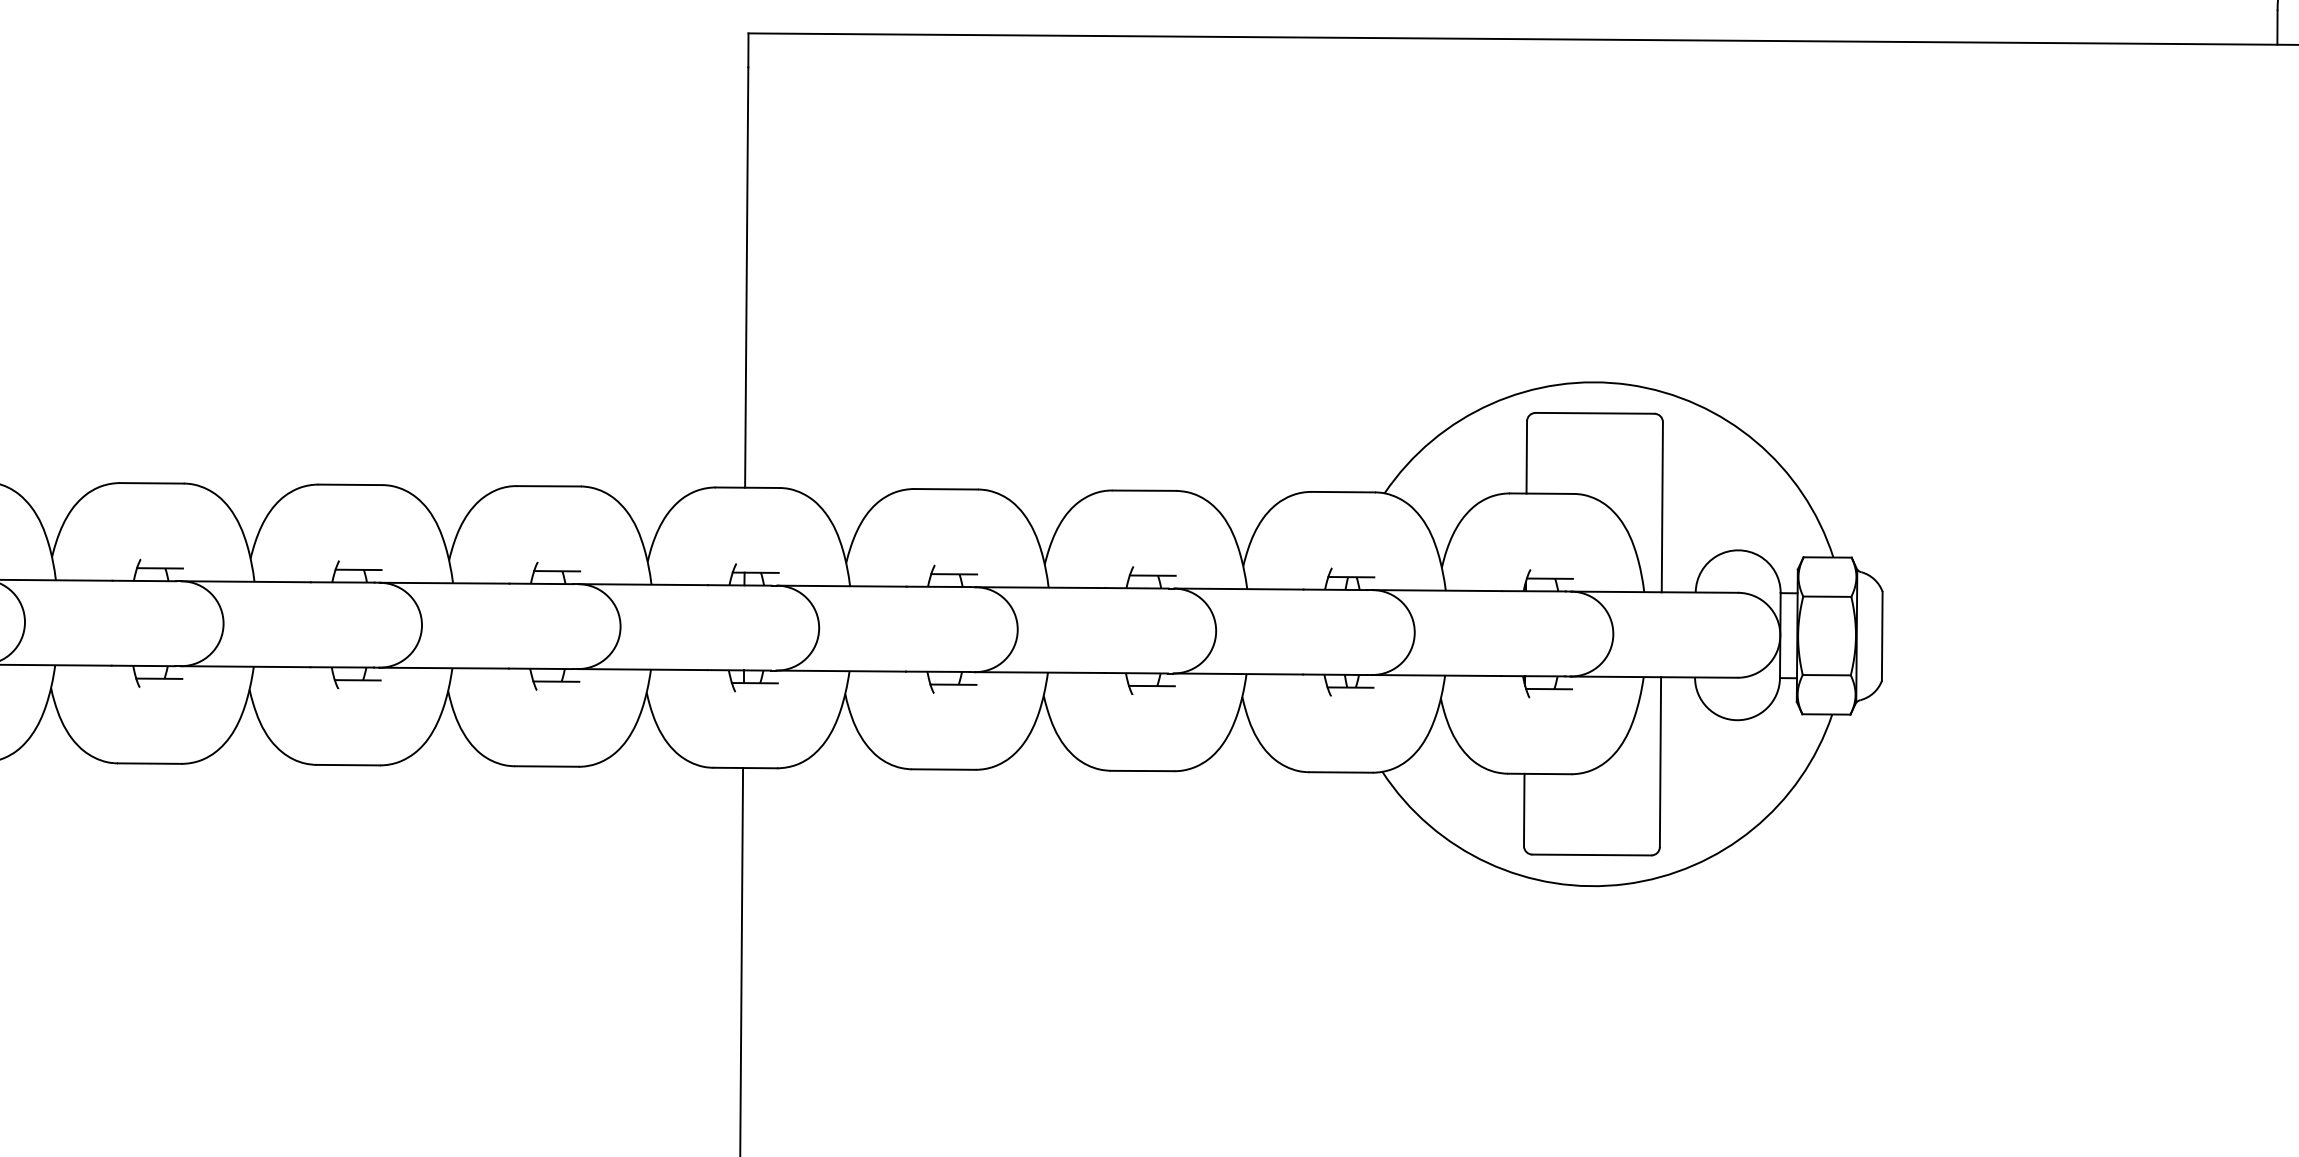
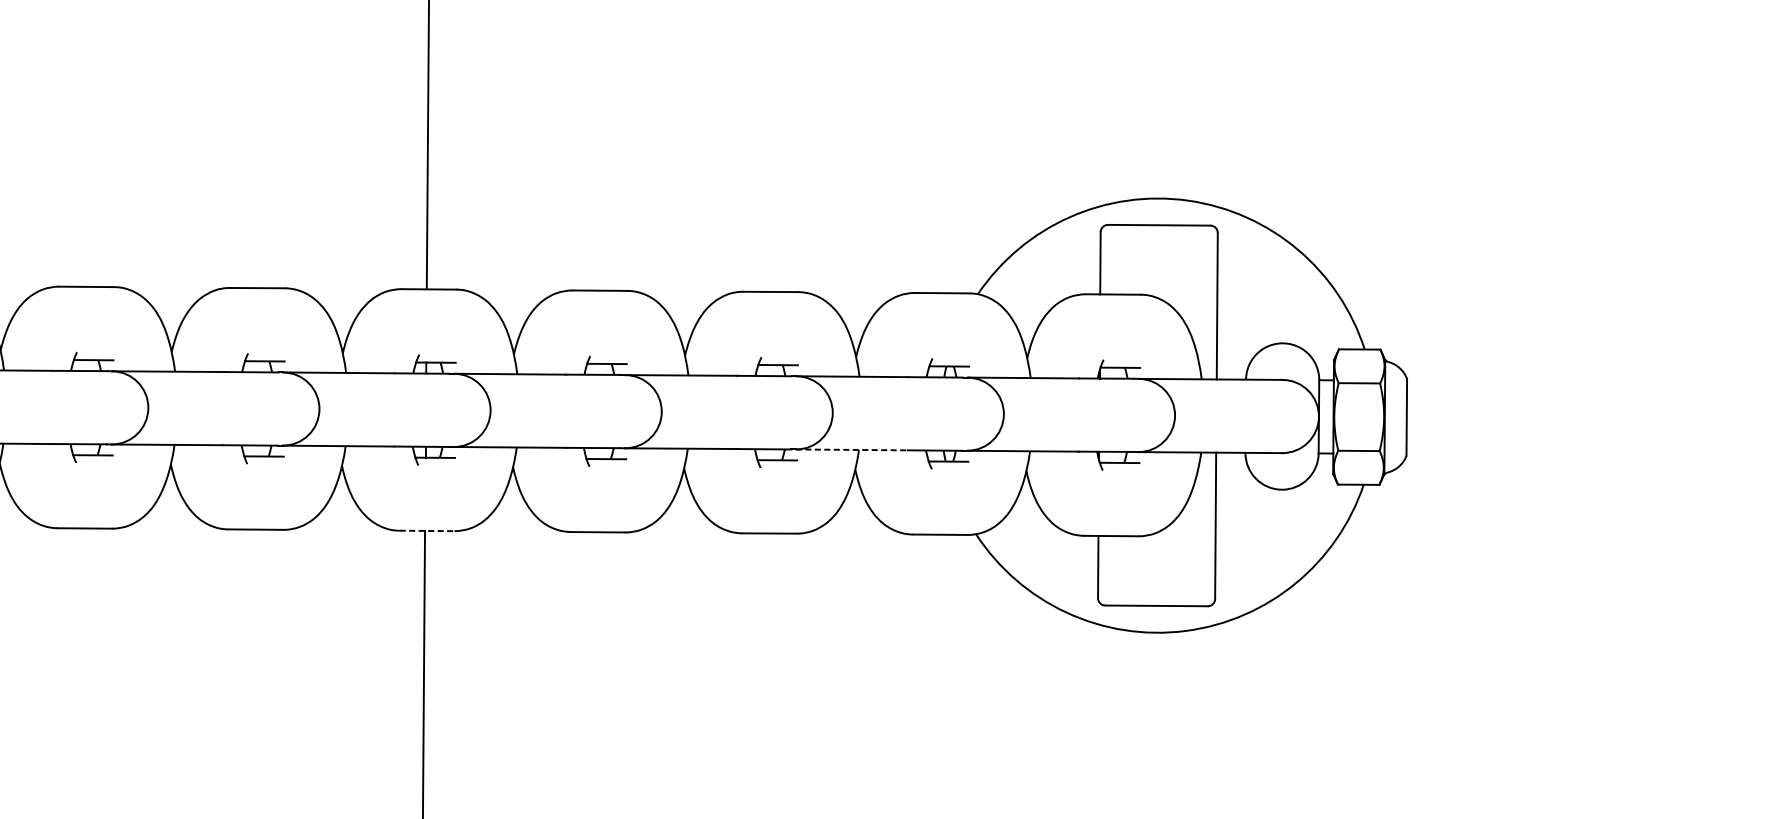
line: (1238, 674) -> (852, 450), solid -> dashed
line: (745, 768) -> (427, 531), solid -> dashed

